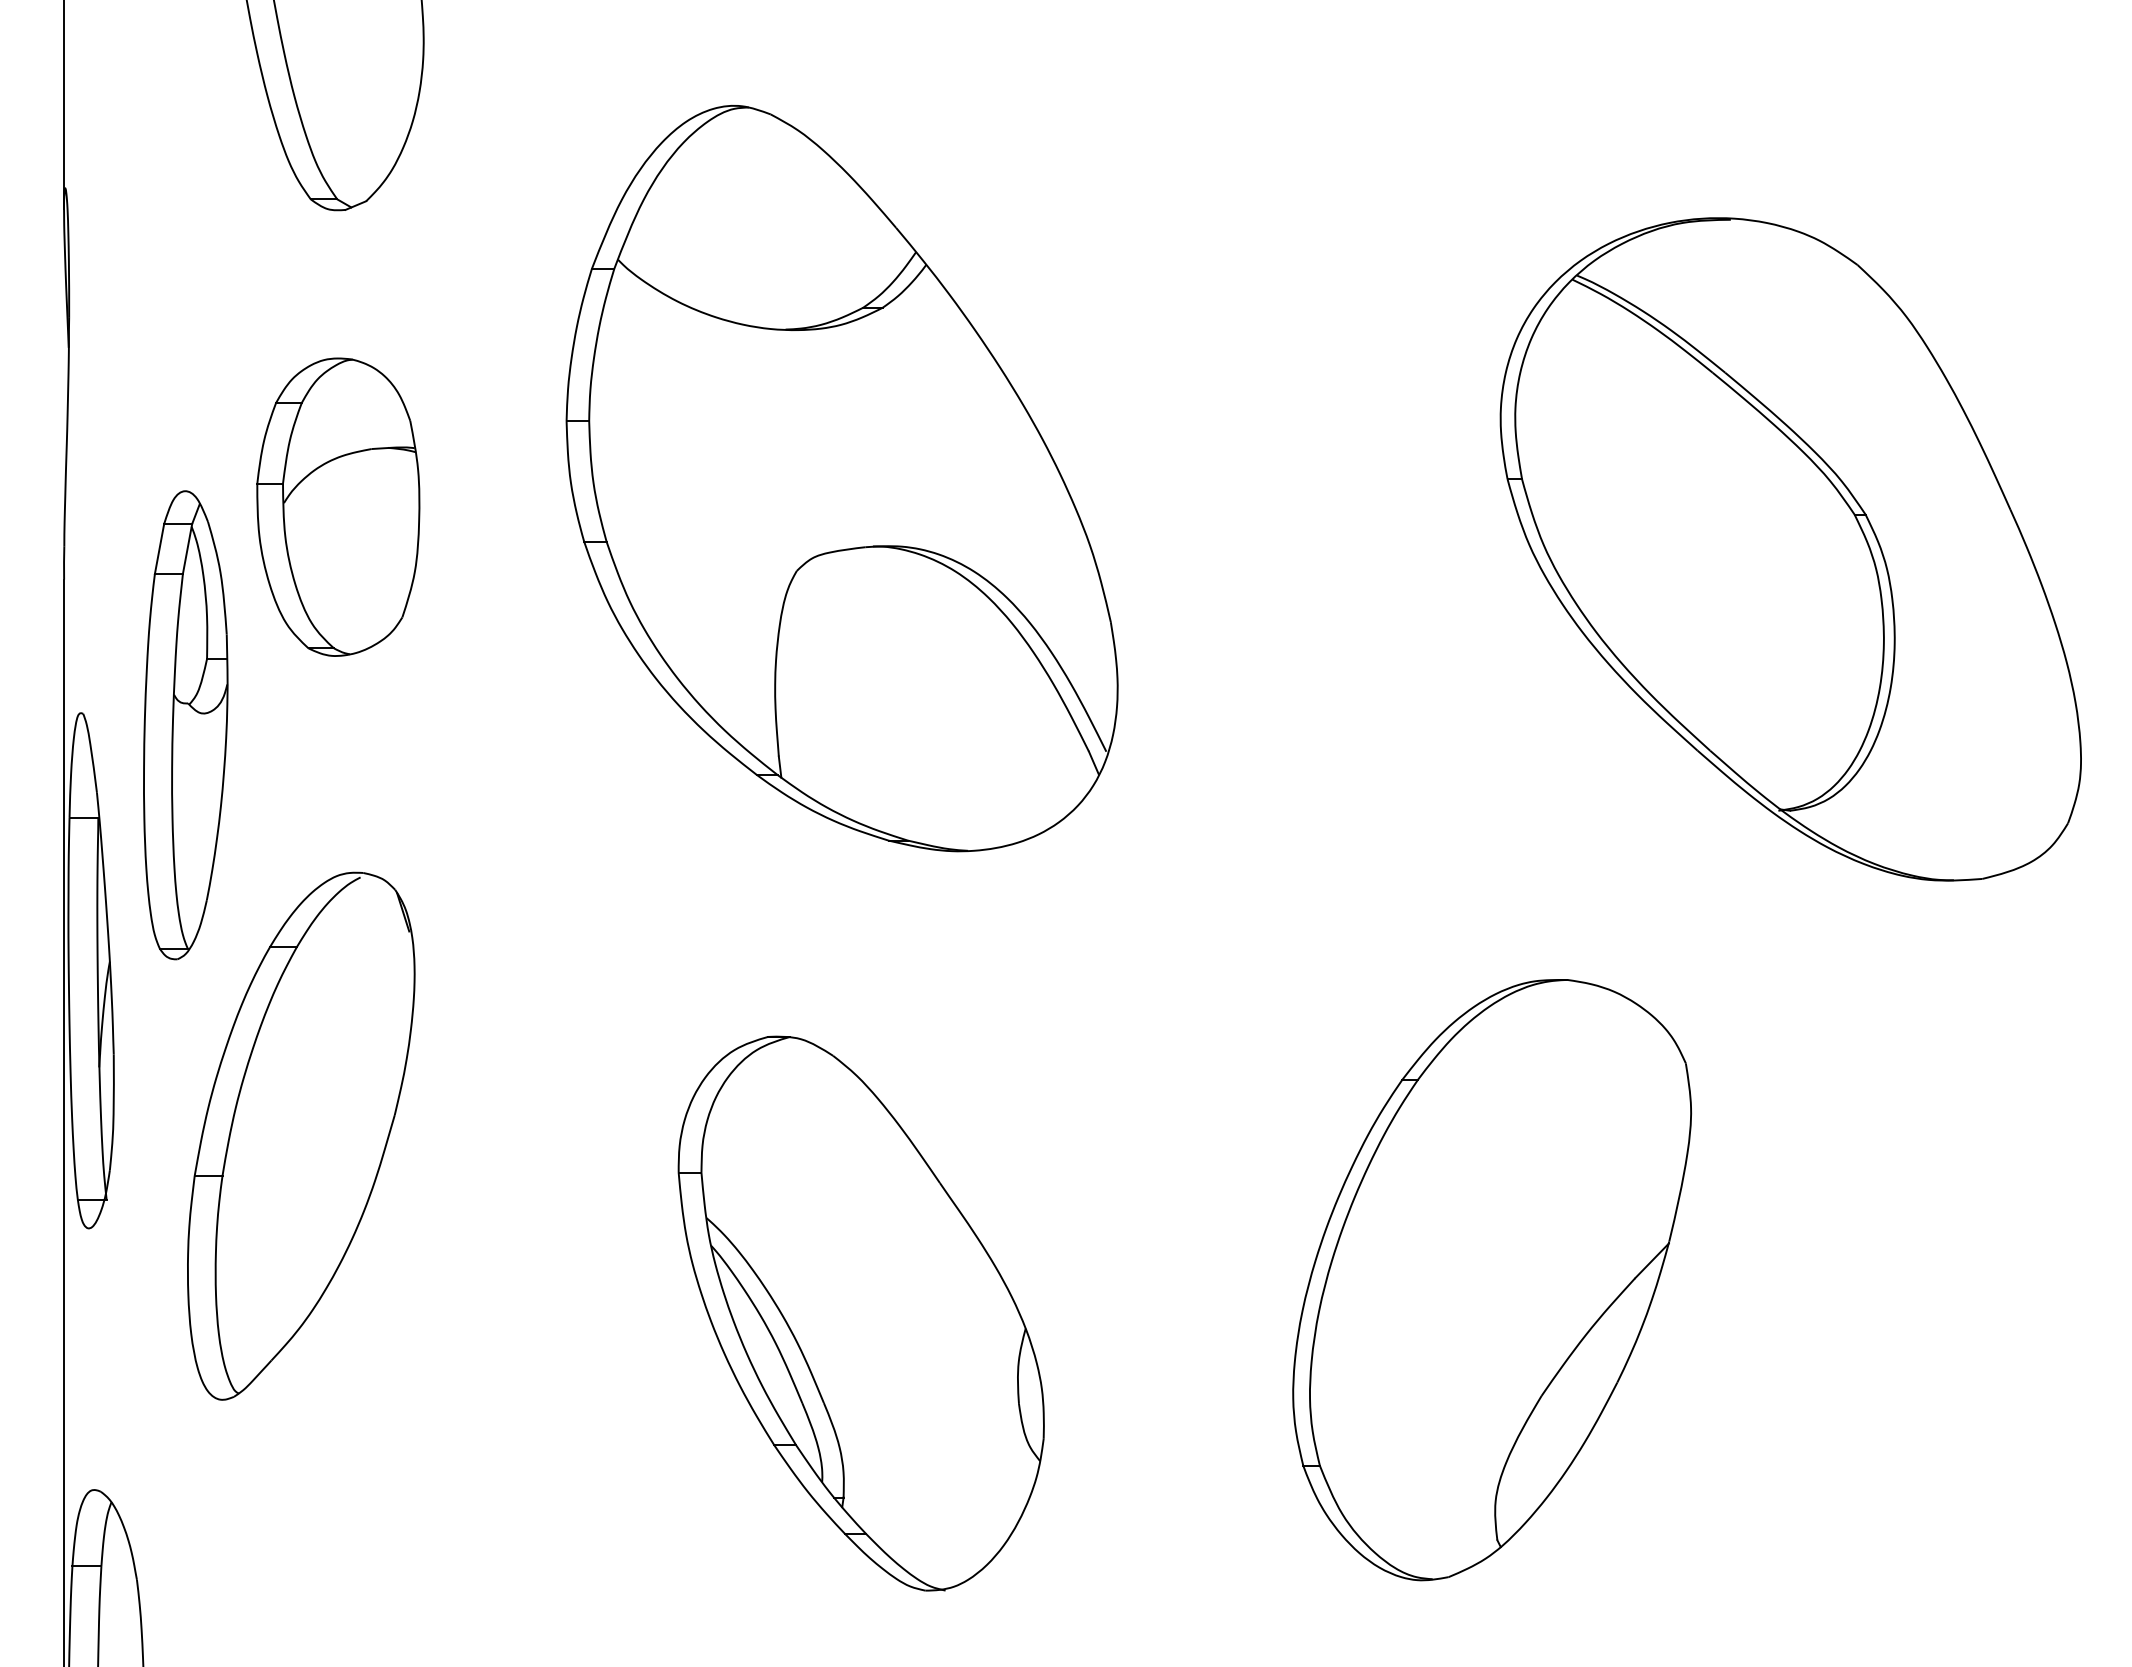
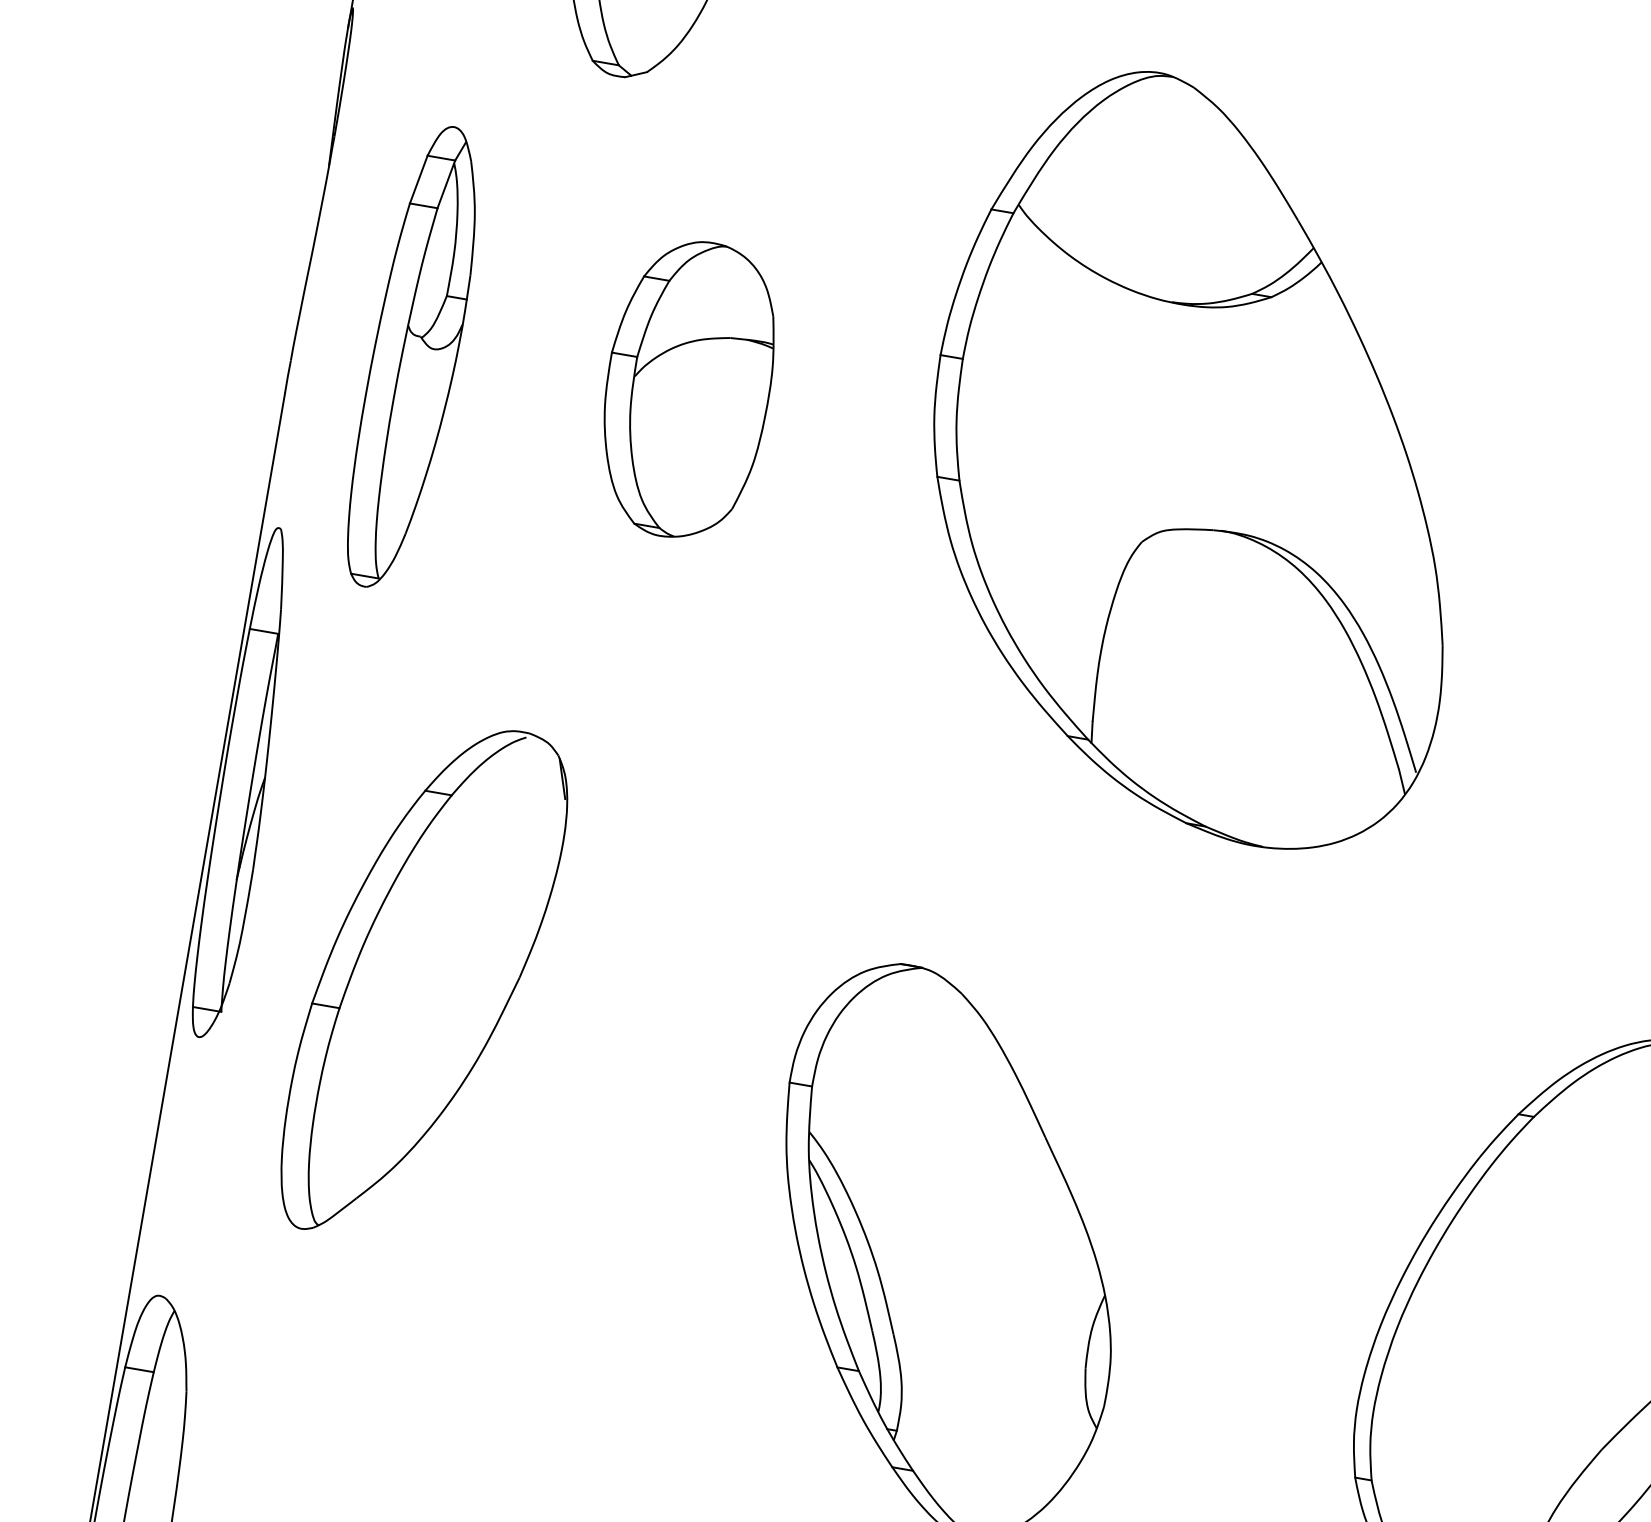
part: (841, 478) -> (1201, 458), moved
part: (338, 506) -> (688, 388), moved
part: (185, 725) -> (414, 357), moved

